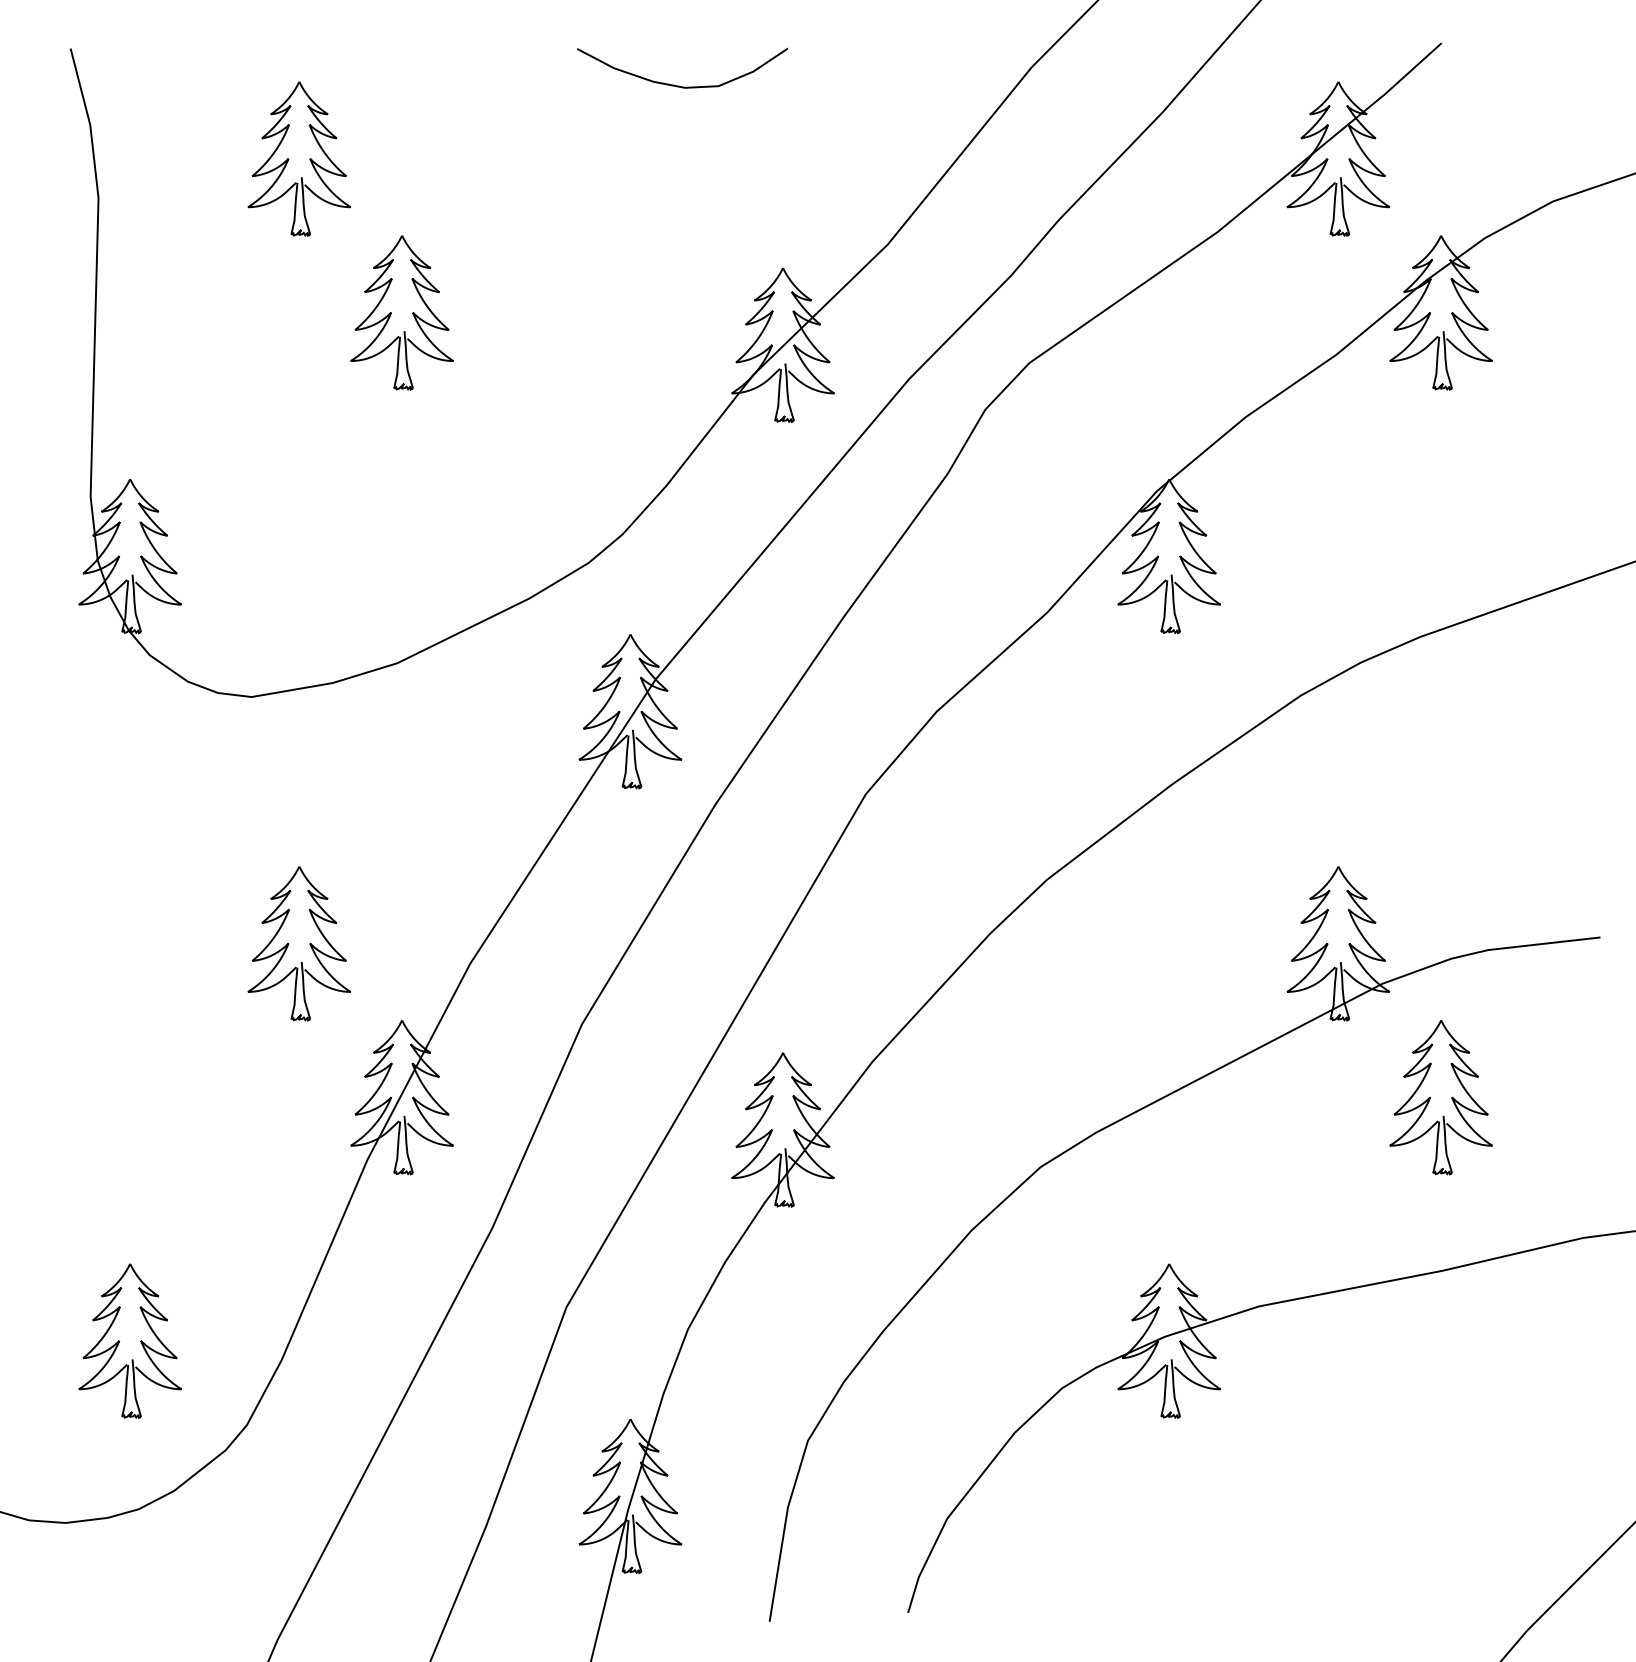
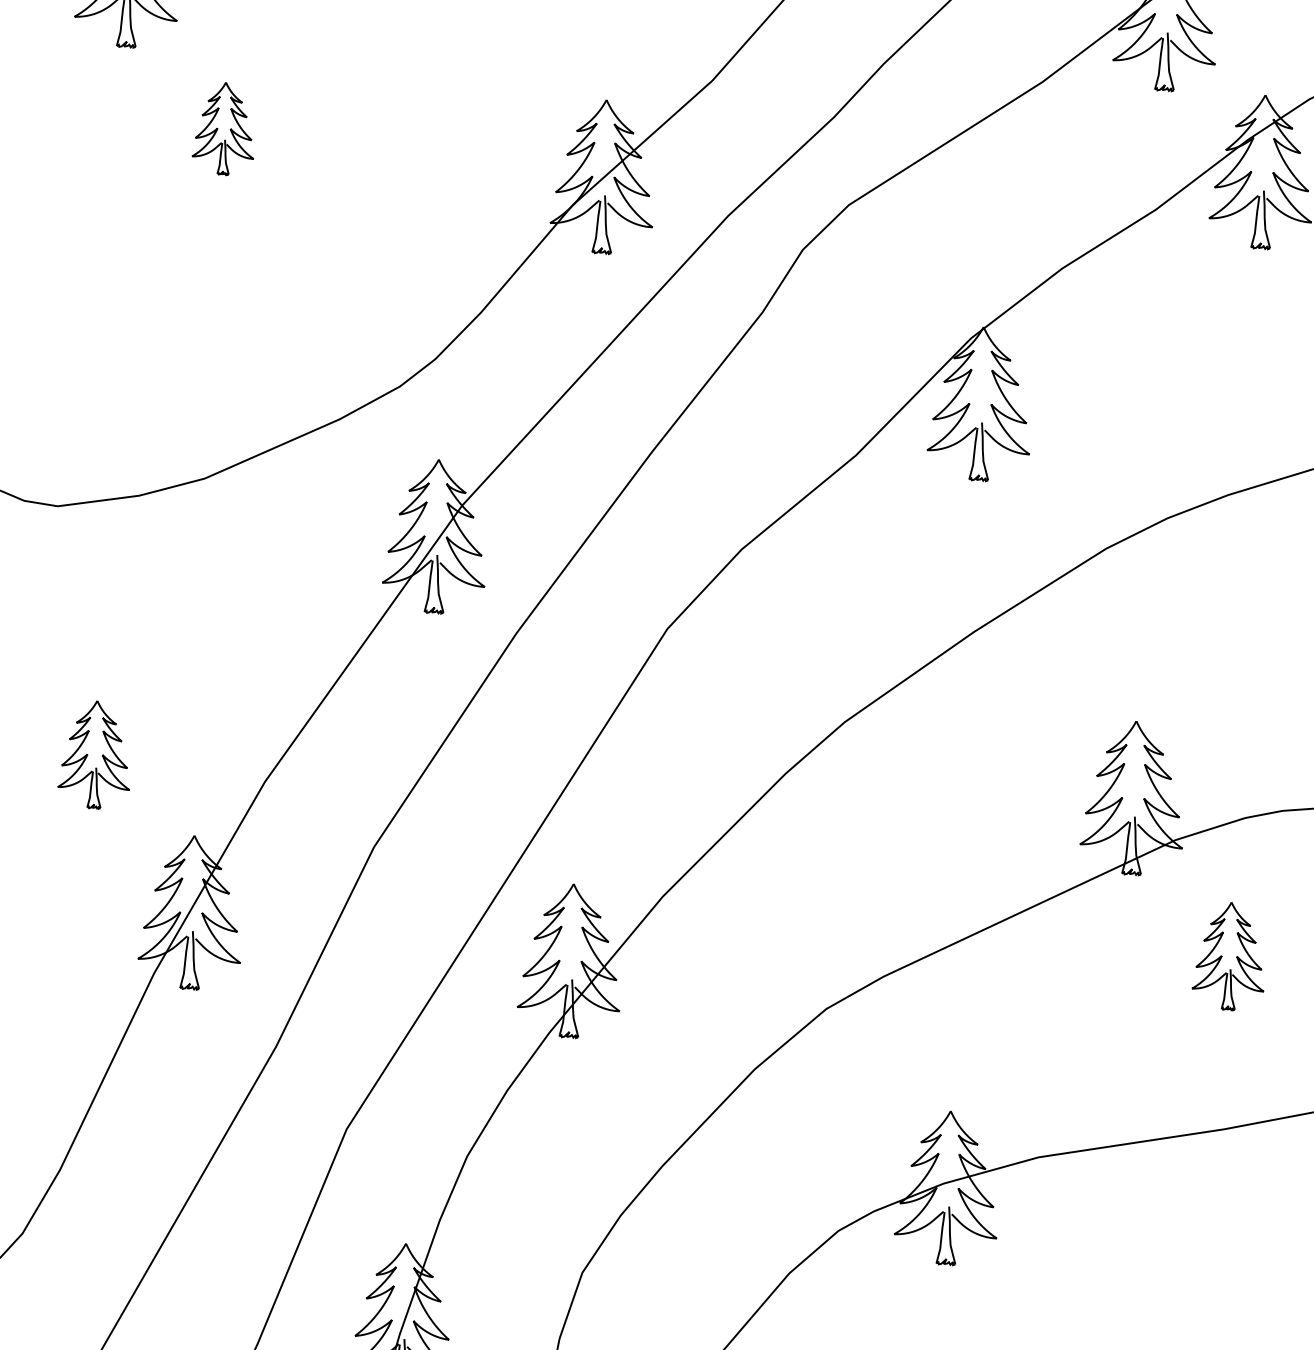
part: (401, 312) -> (223, 128), size x0.6
part: (299, 943) -> (95, 754), size x0.7
part: (1440, 1097) -> (1228, 956), size x0.7

